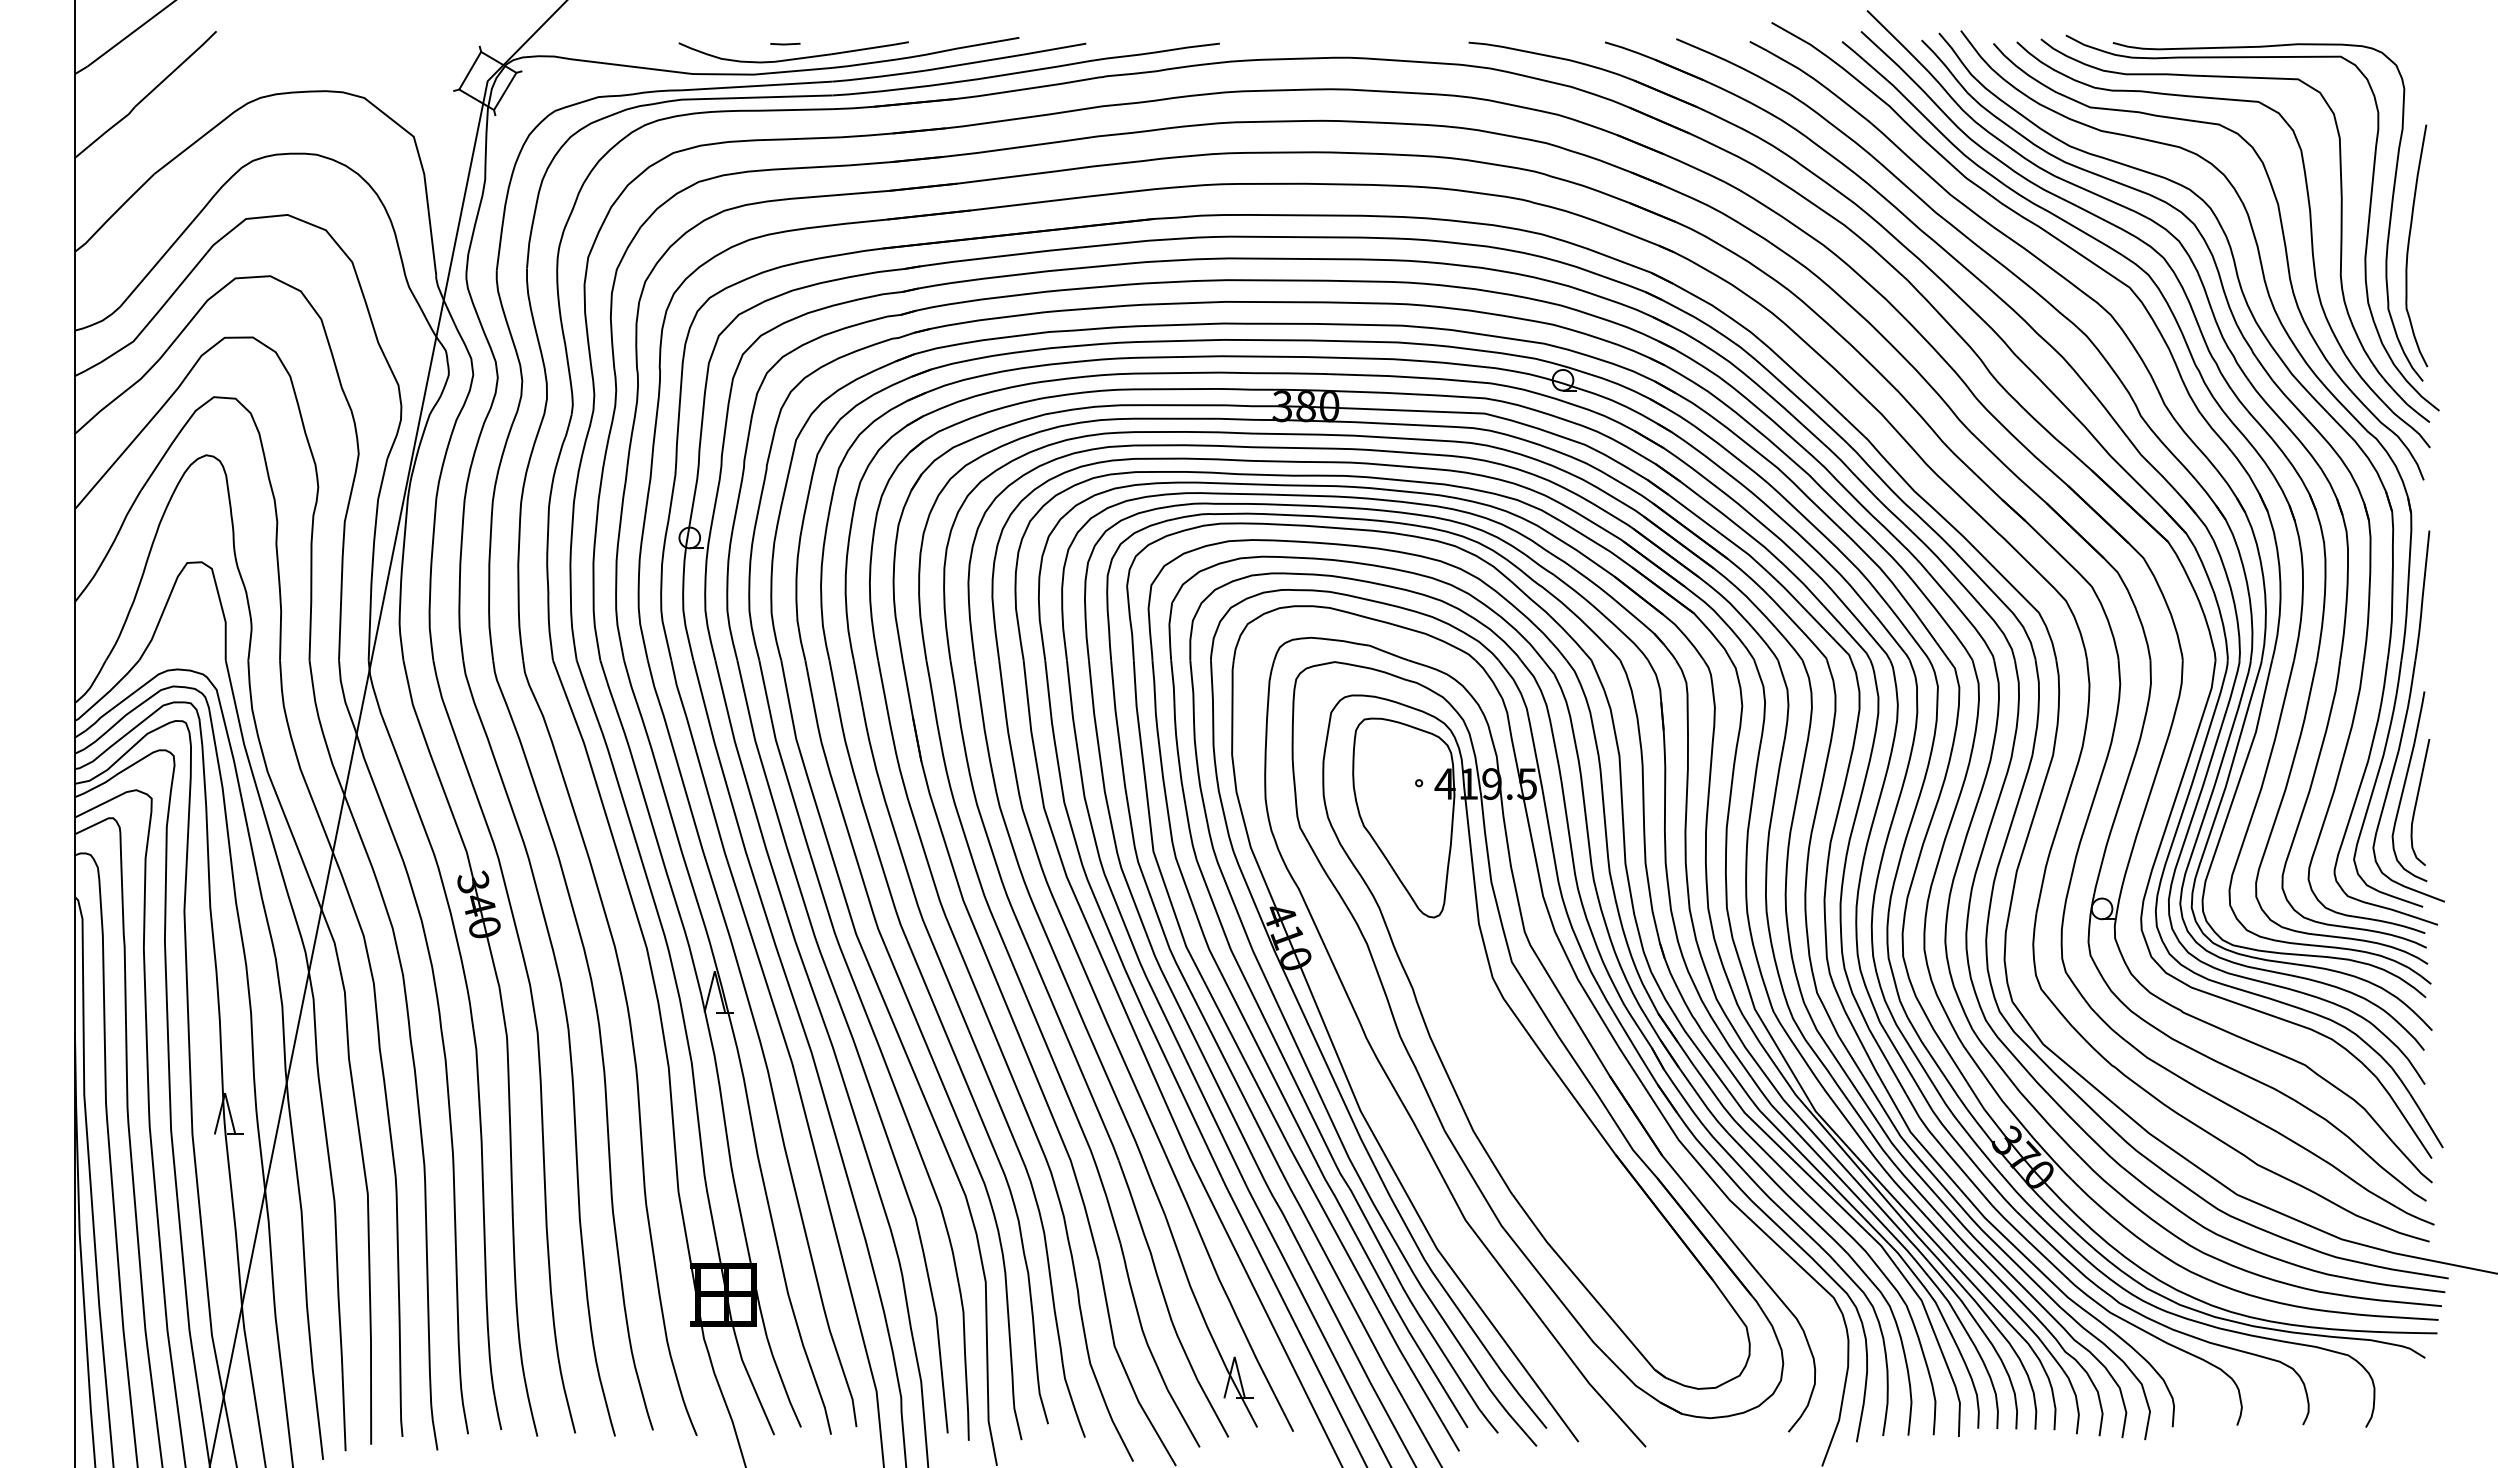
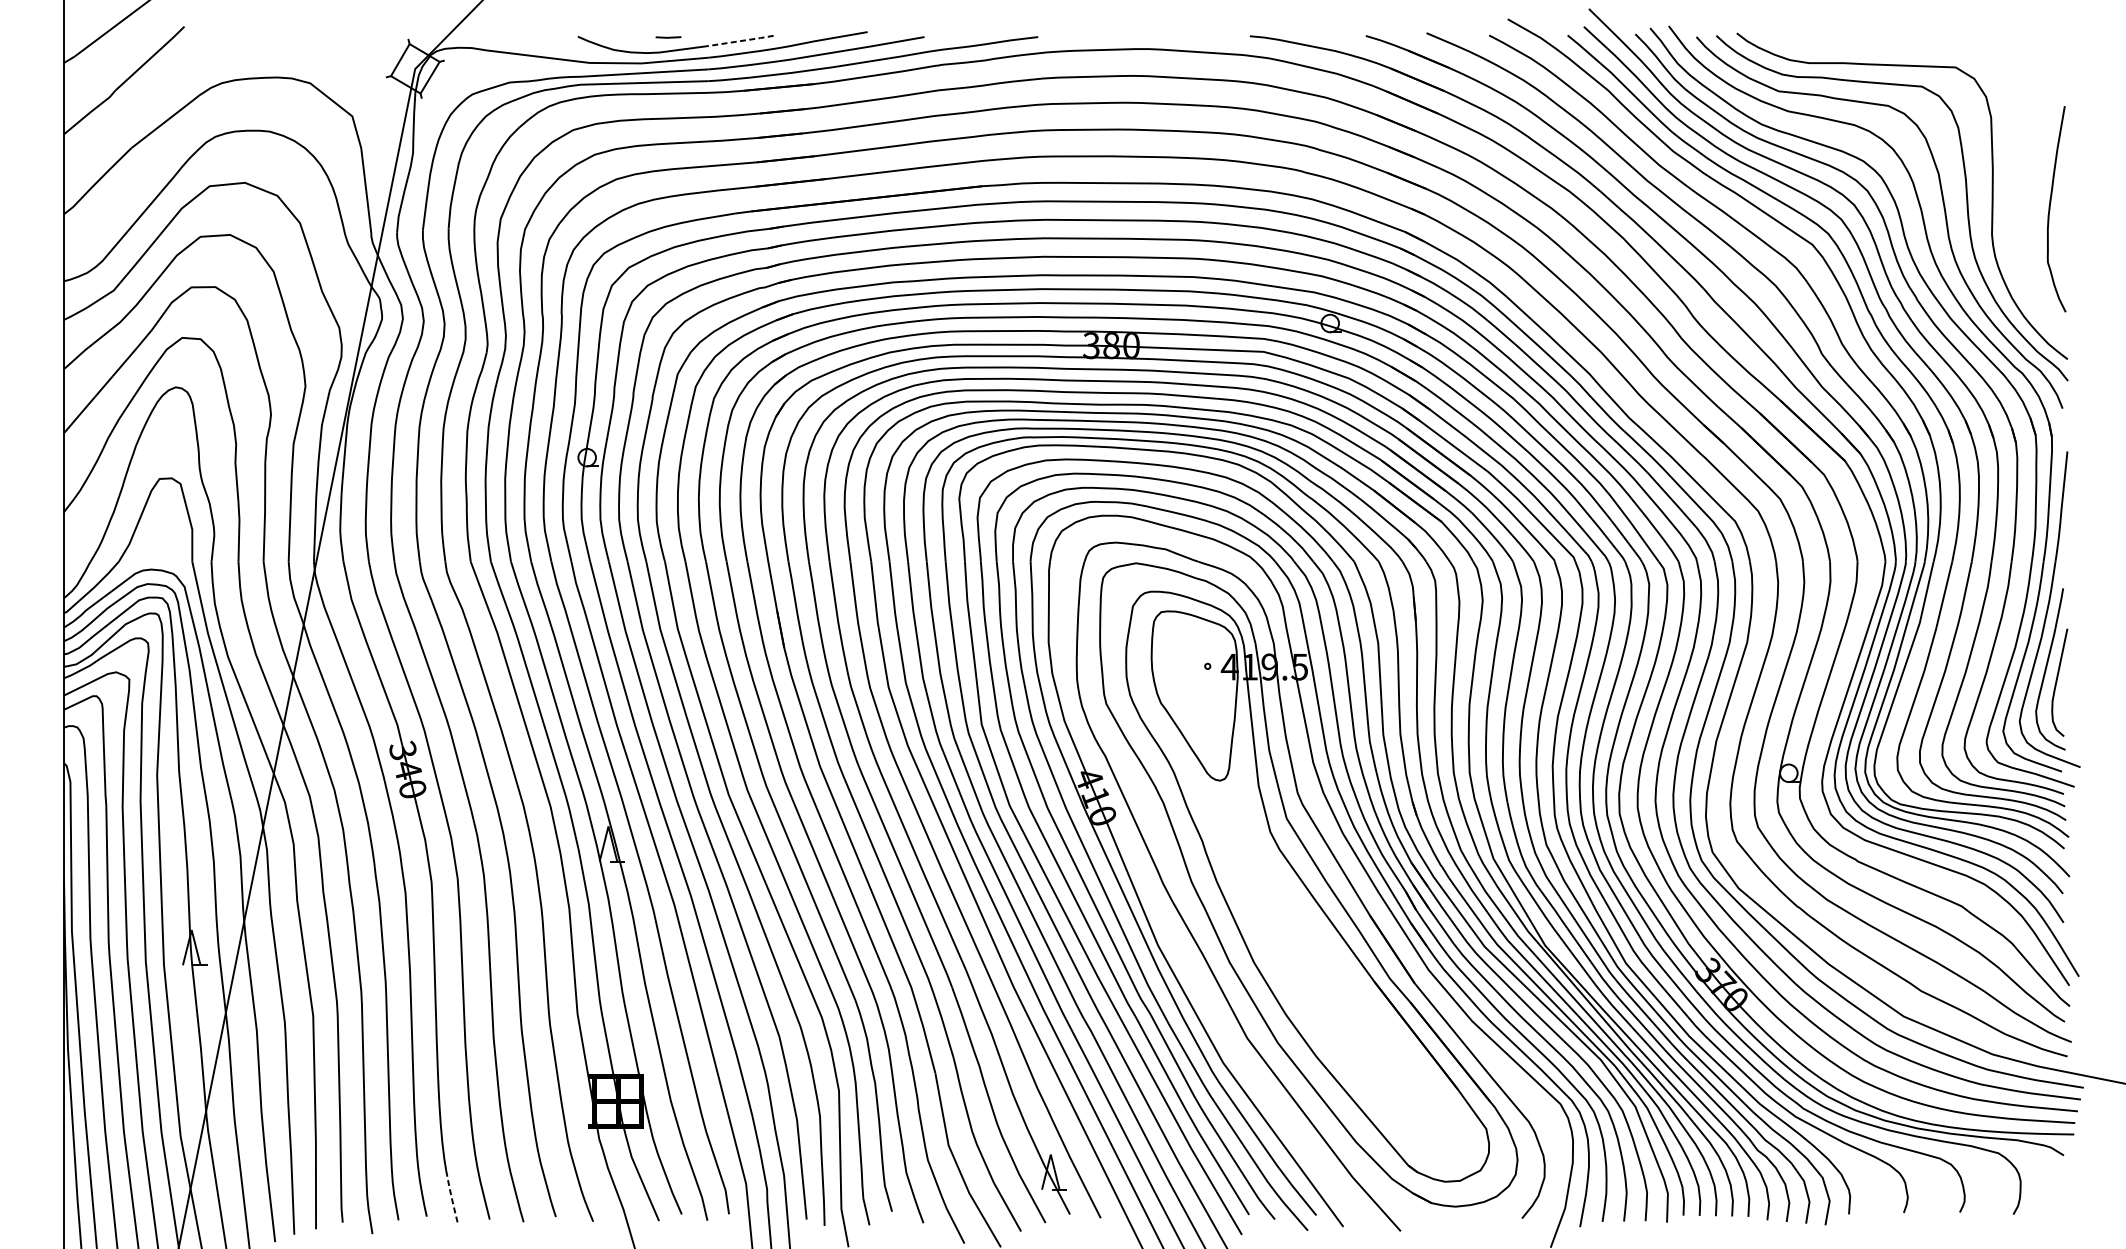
line: (871, 48) -> (741, 41), solid -> dashed
part: (2366, 233) -> (2013, 198), removed
line: (530, 1406) -> (451, 1196), solid -> dashed

